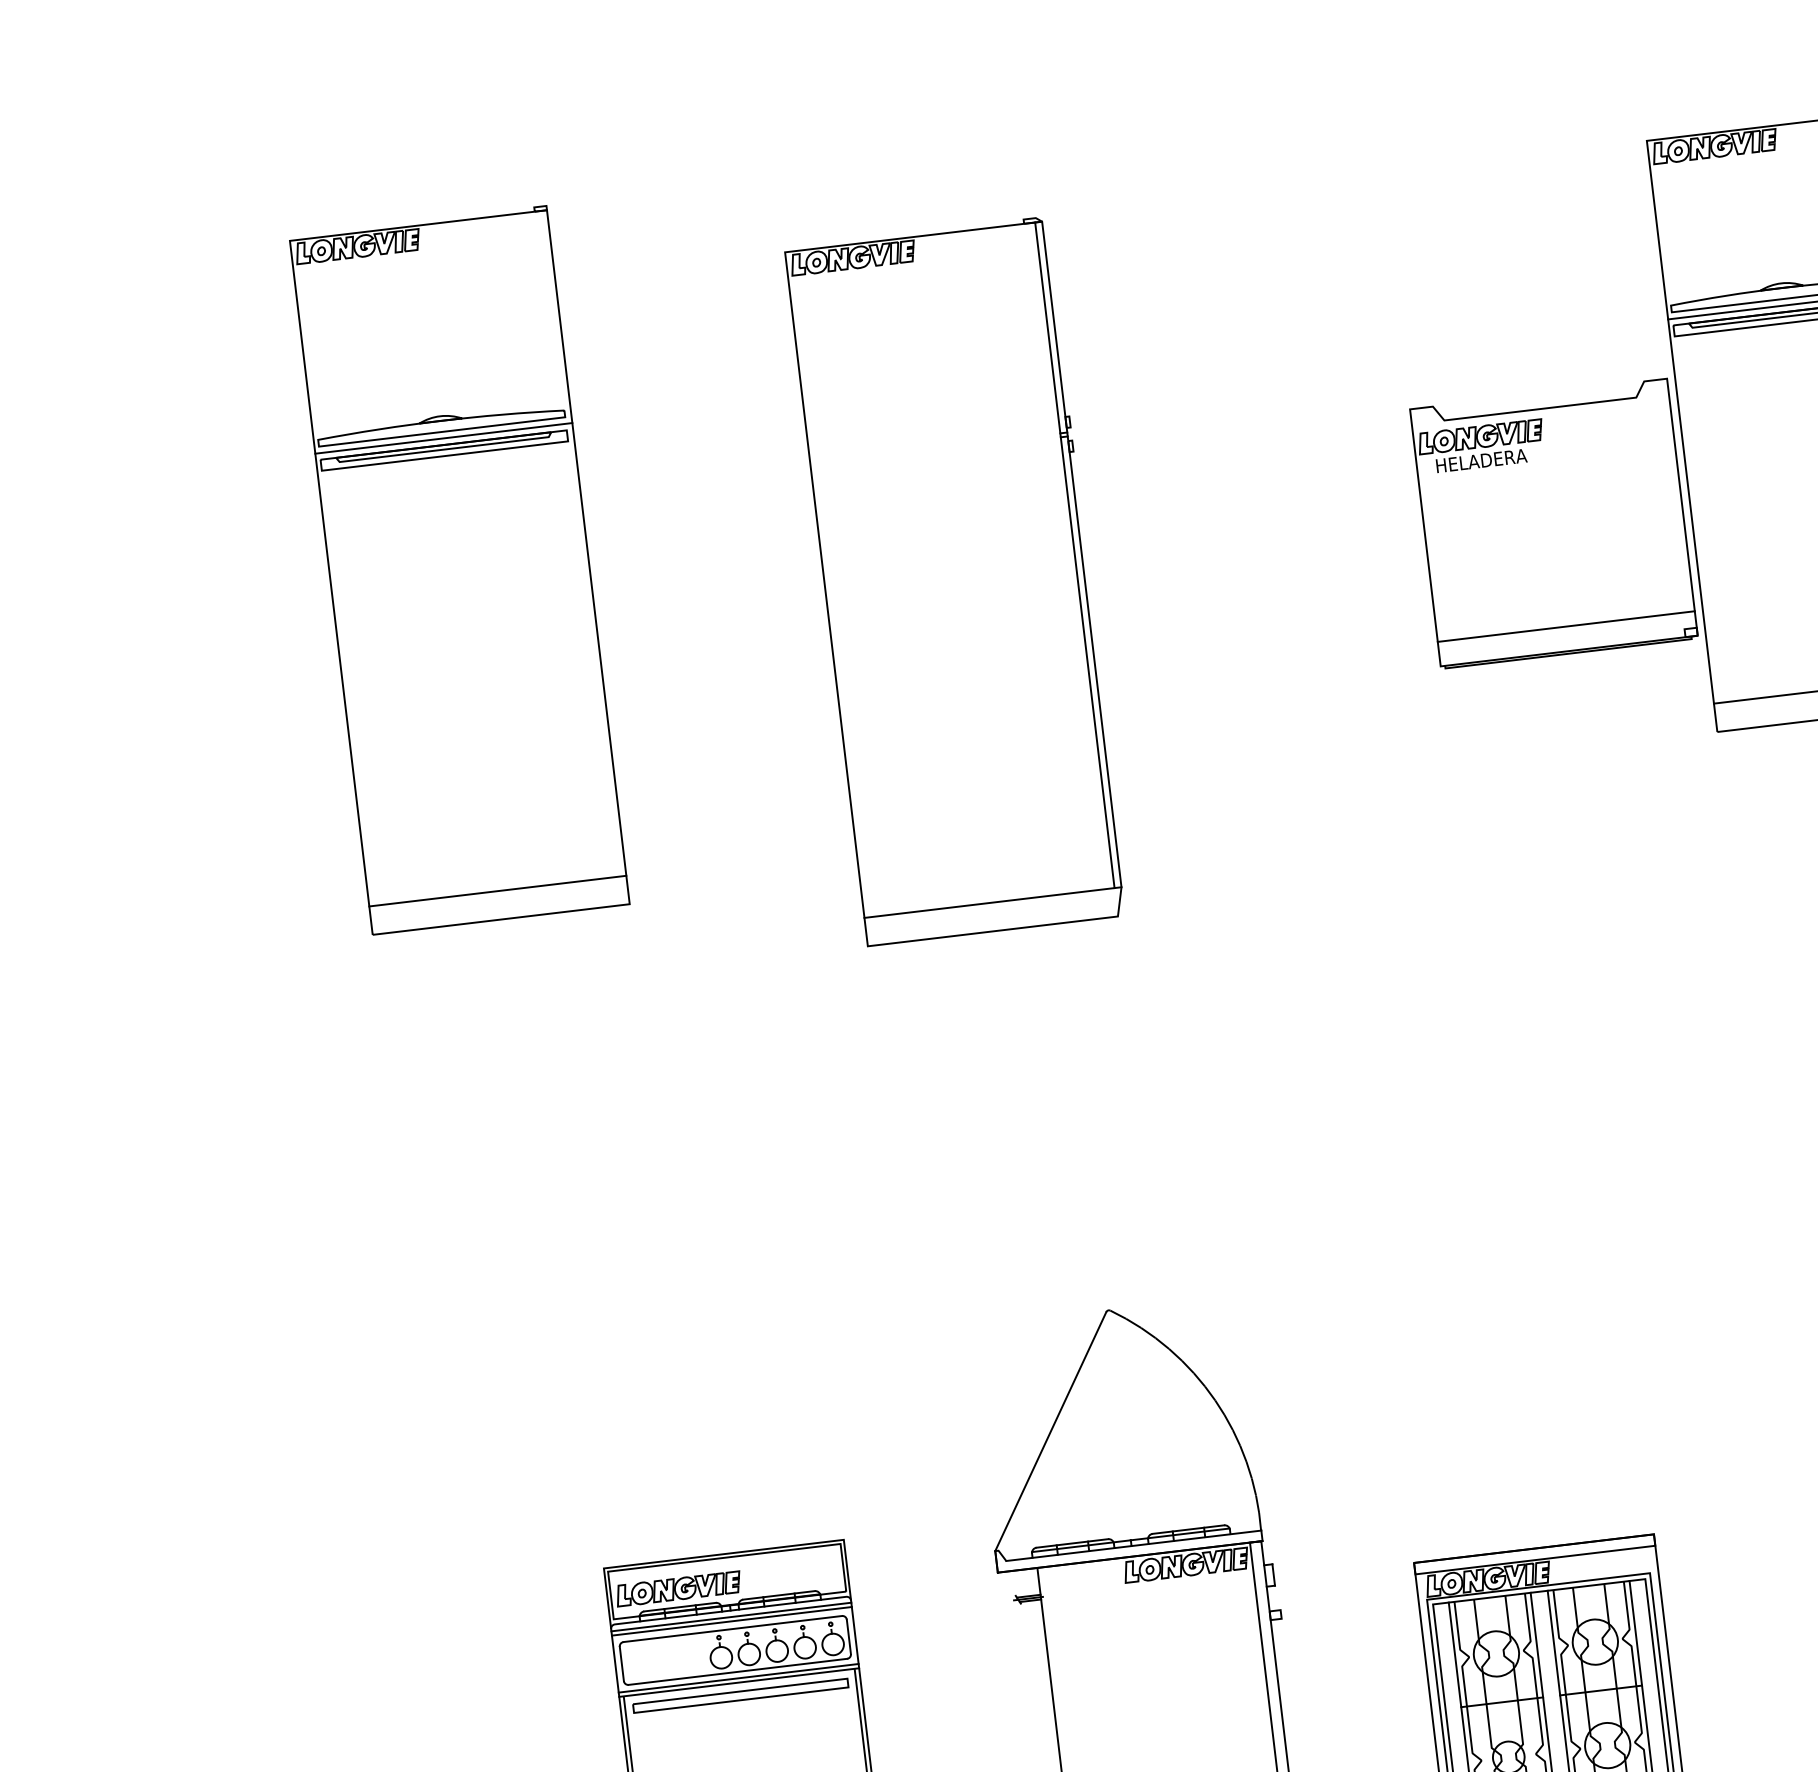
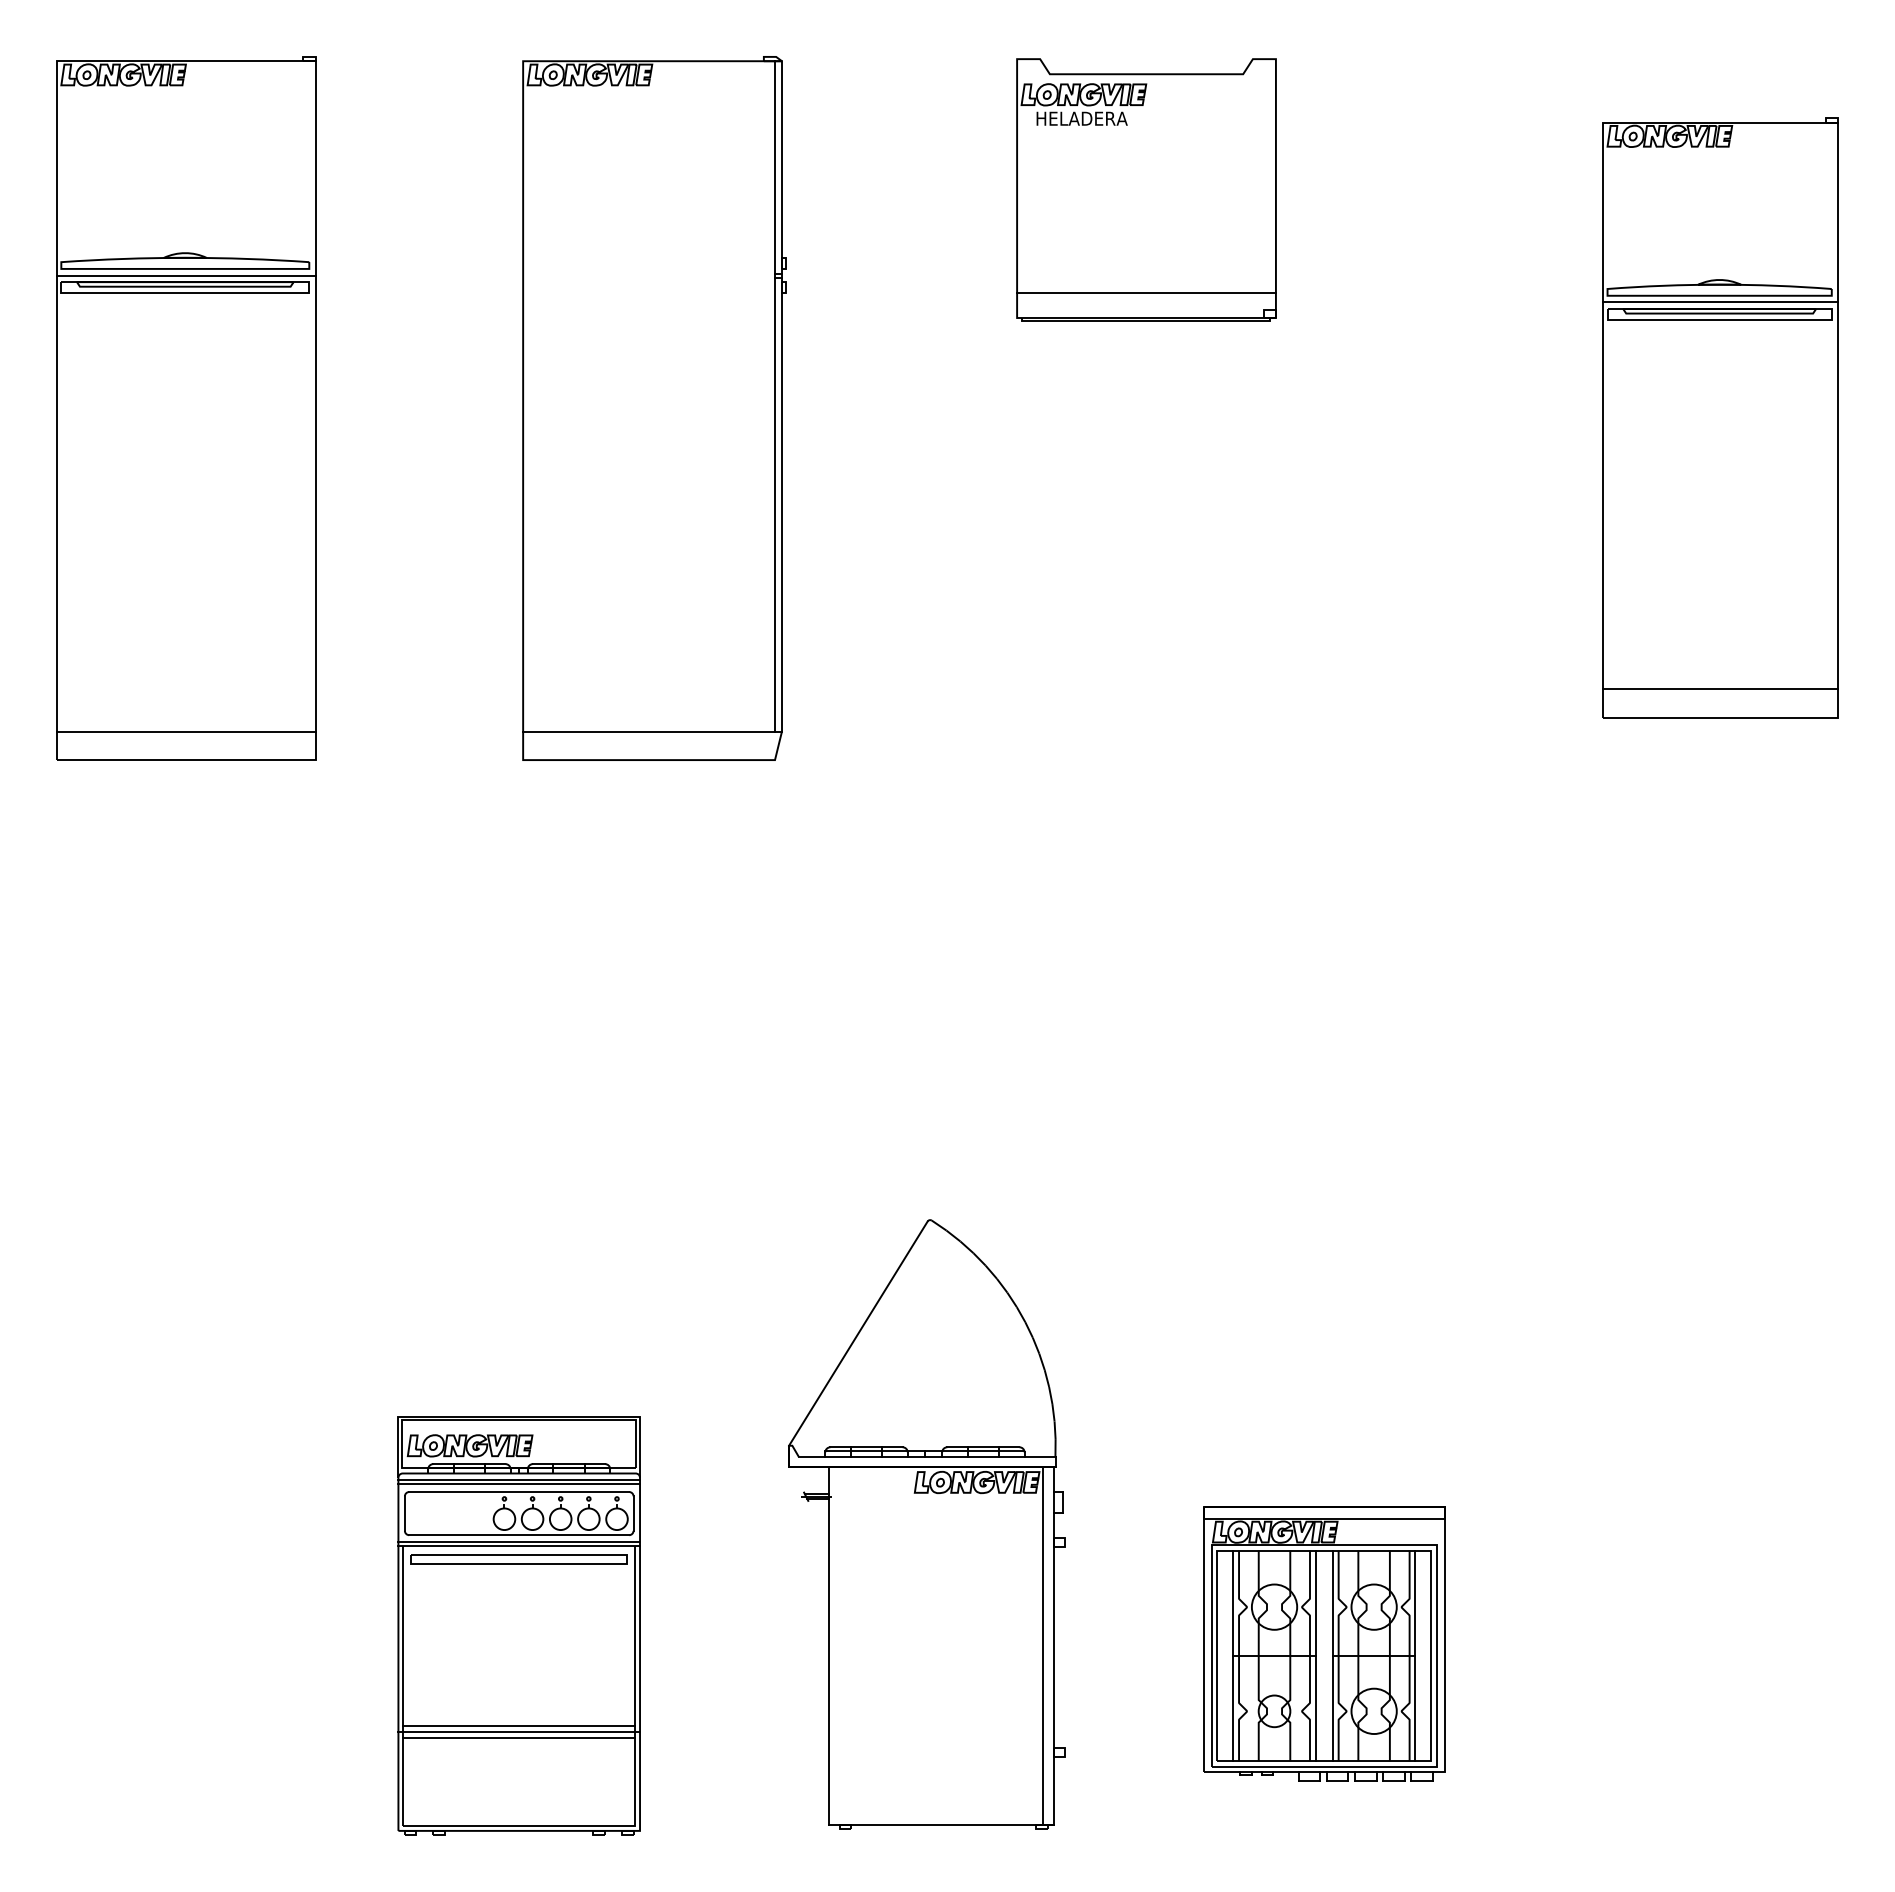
part: (1553, 523) -> (1146, 189), moved
part: (459, 570) -> (186, 408), moved
part: (956, 581) -> (654, 408), moved

